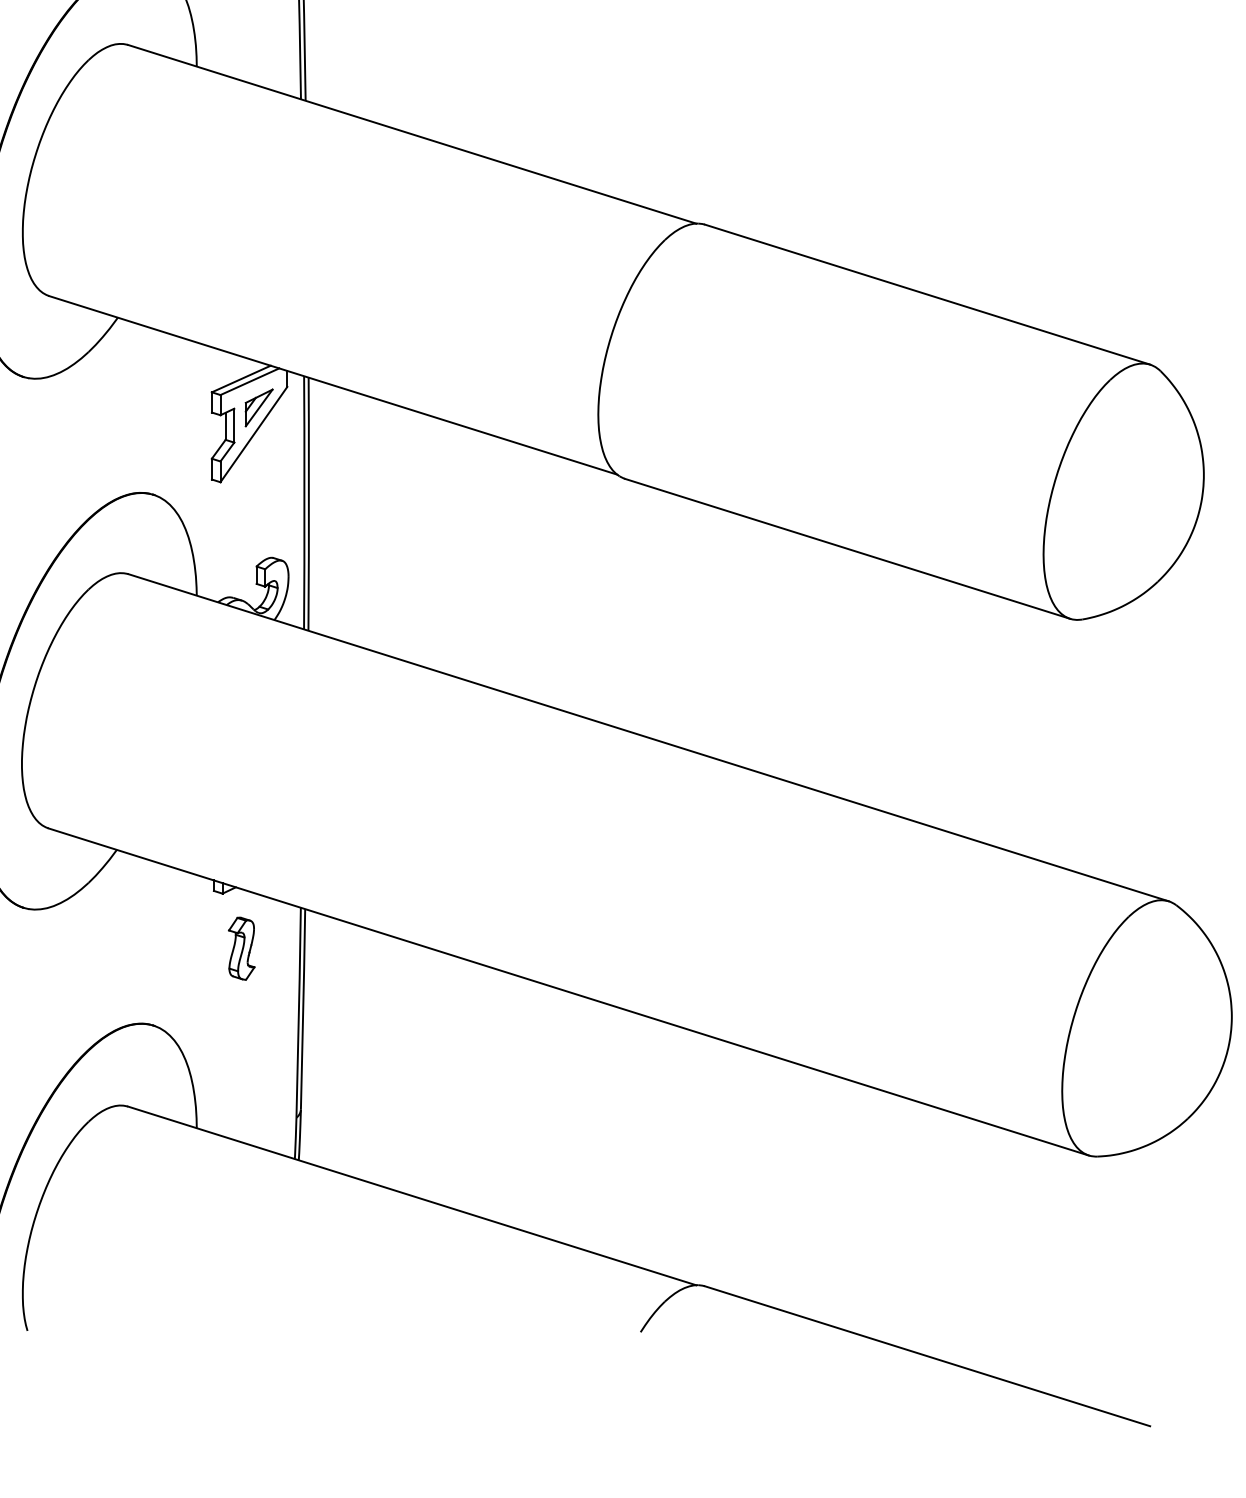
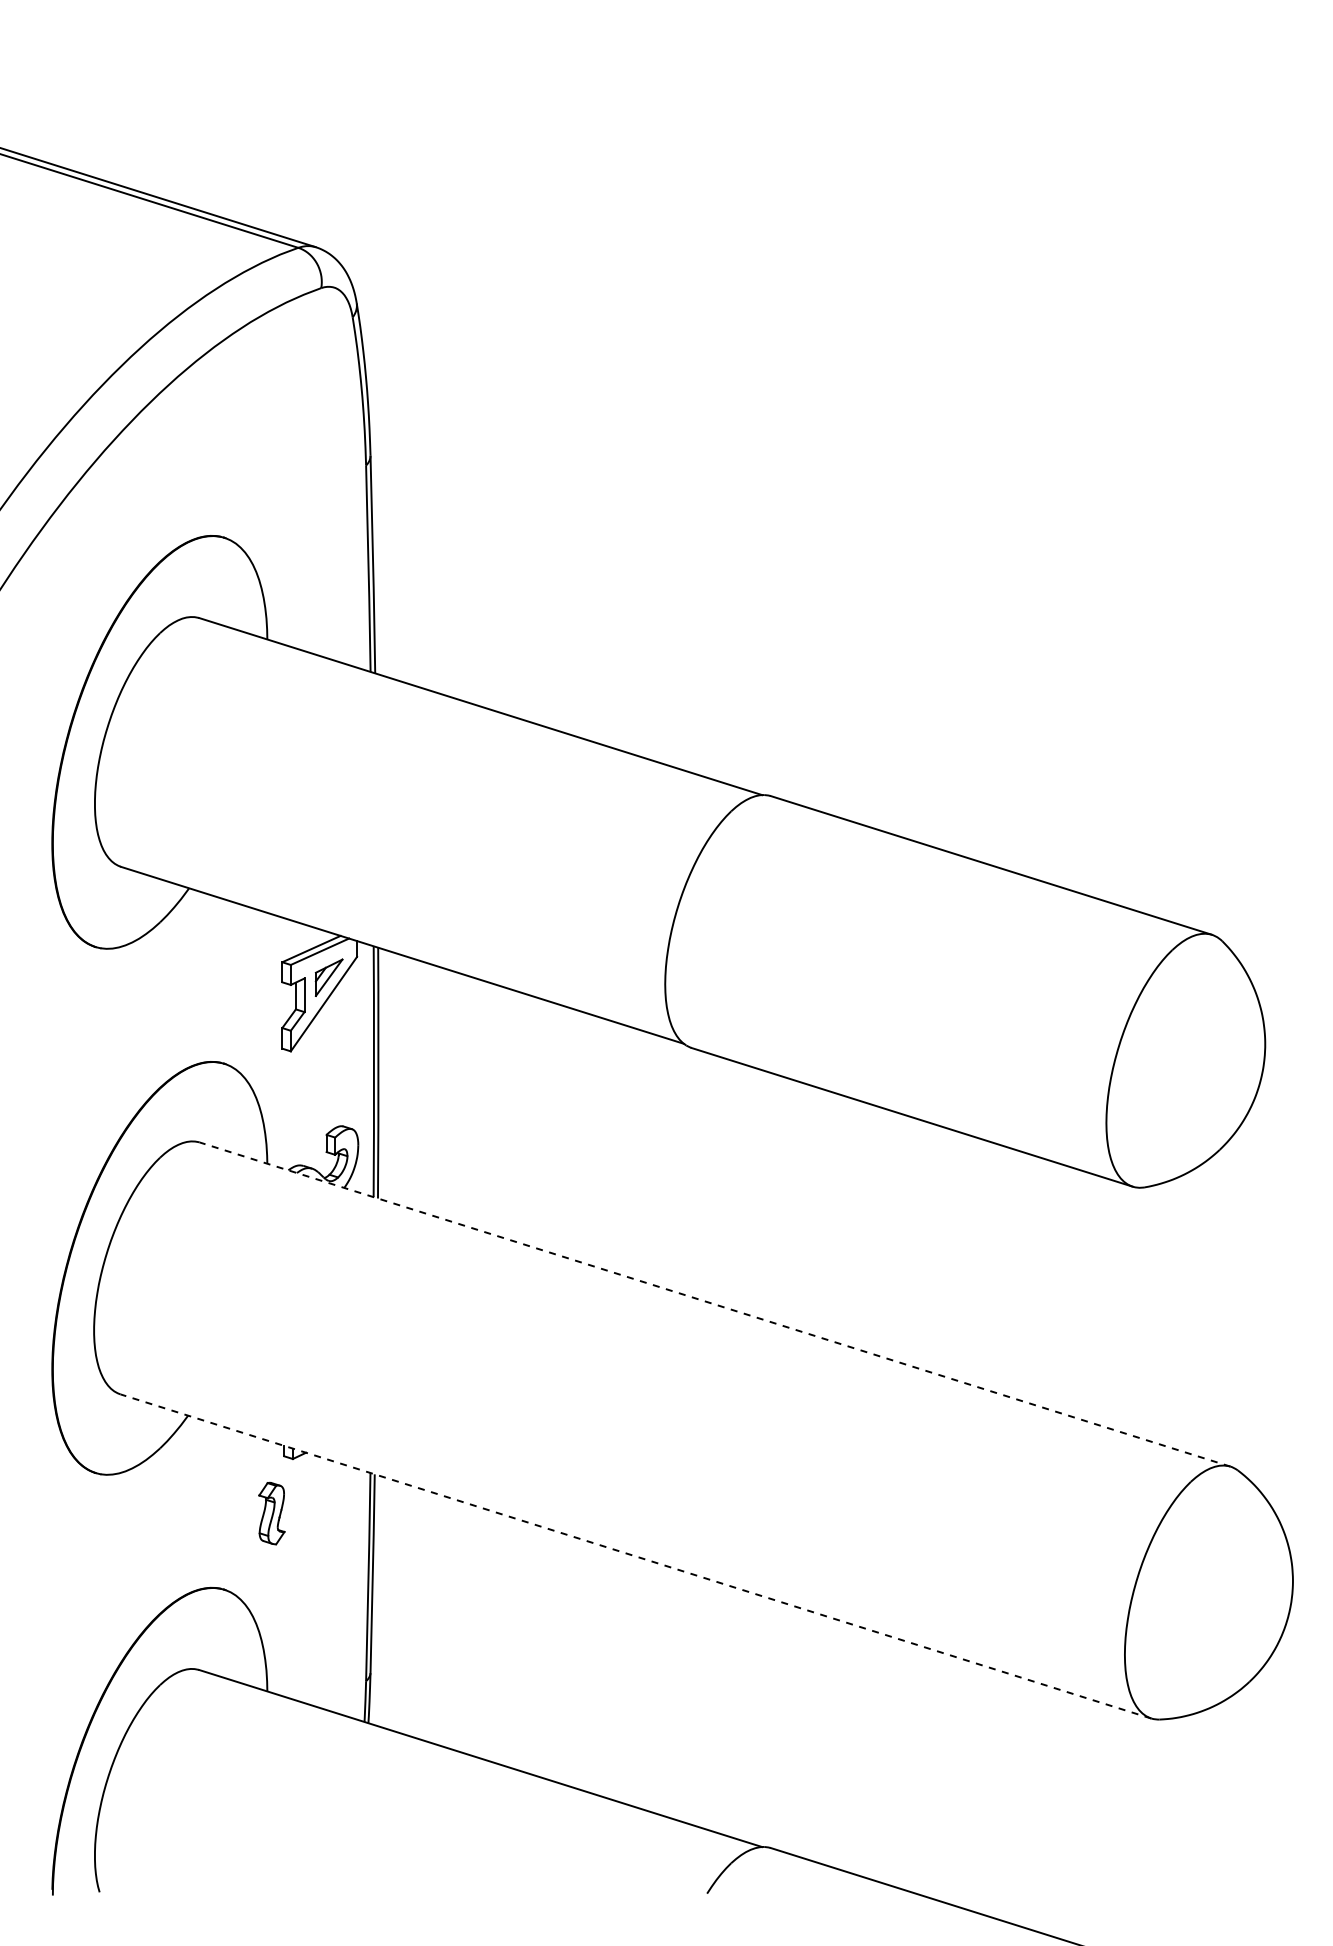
line: (648, 737) -> (714, 1304), solid -> dashed
part: (241, 948) -> (271, 1513), moved
line: (568, 992) -> (635, 1556), solid -> dashed

